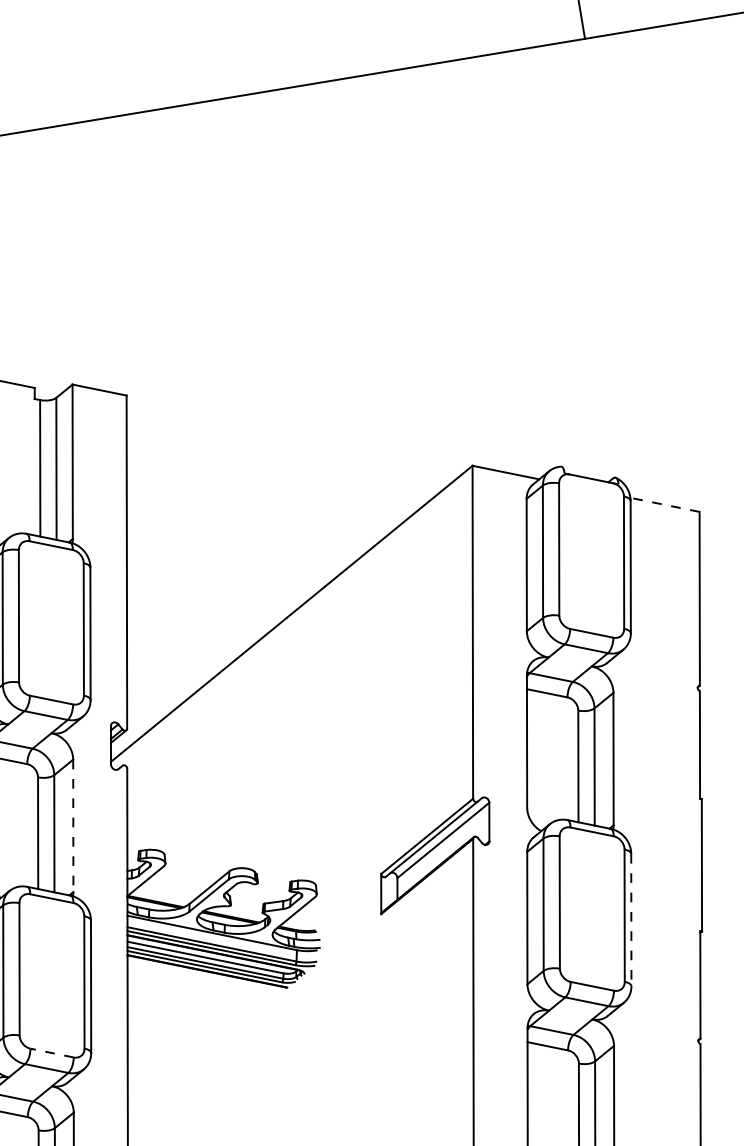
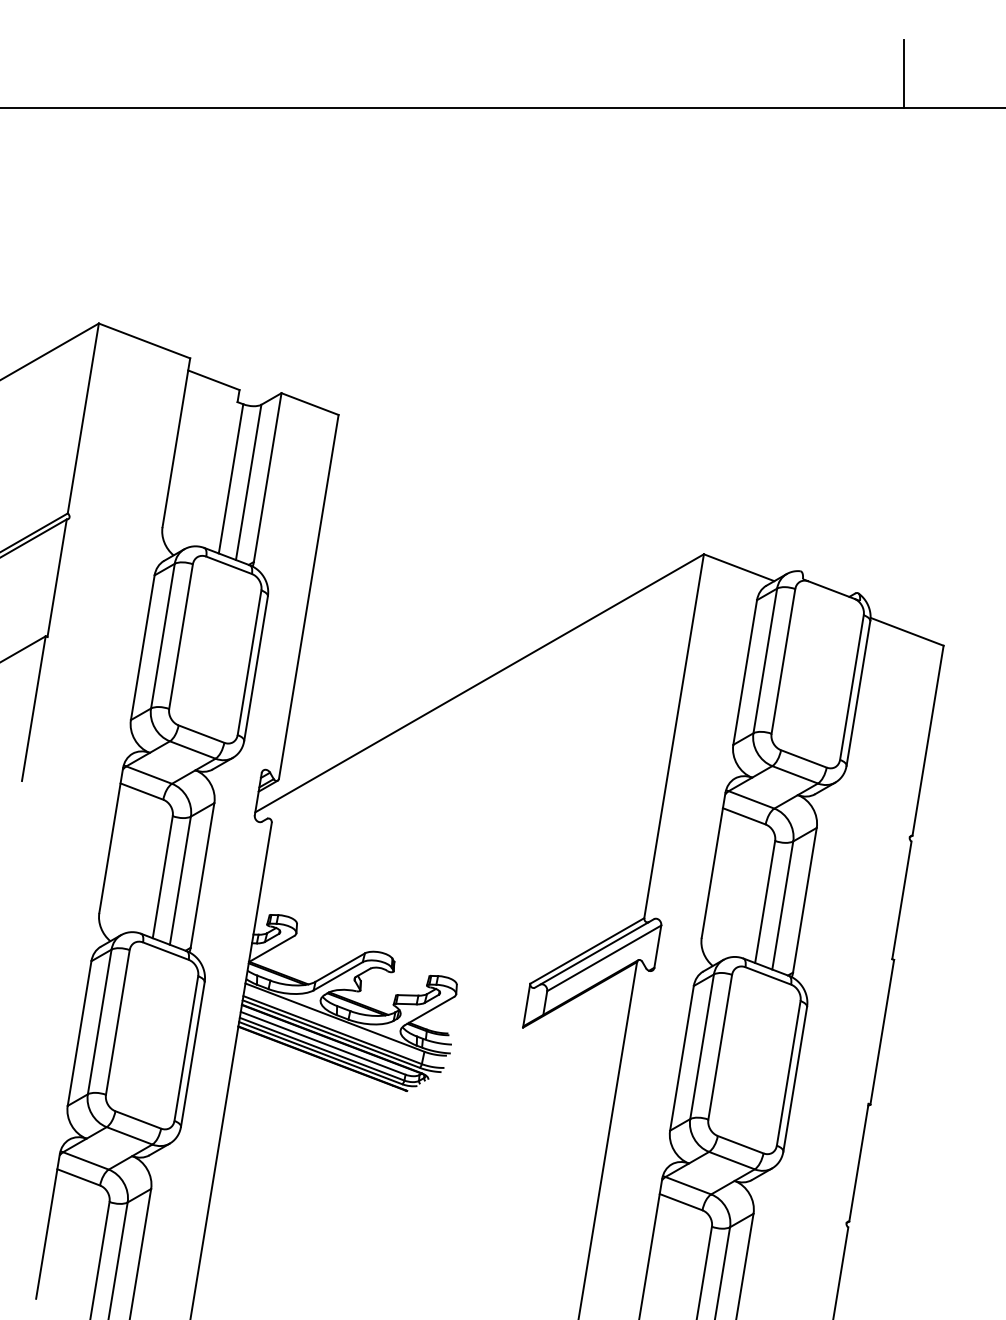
line: (664, 504) -> (906, 631), dashed -> solid
line: (73, 825) -> (202, 875), dashed -> solid
line: (631, 920) -> (795, 1079), dashed -> solid
line: (51, 1052) -> (137, 1119), dashed -> solid

